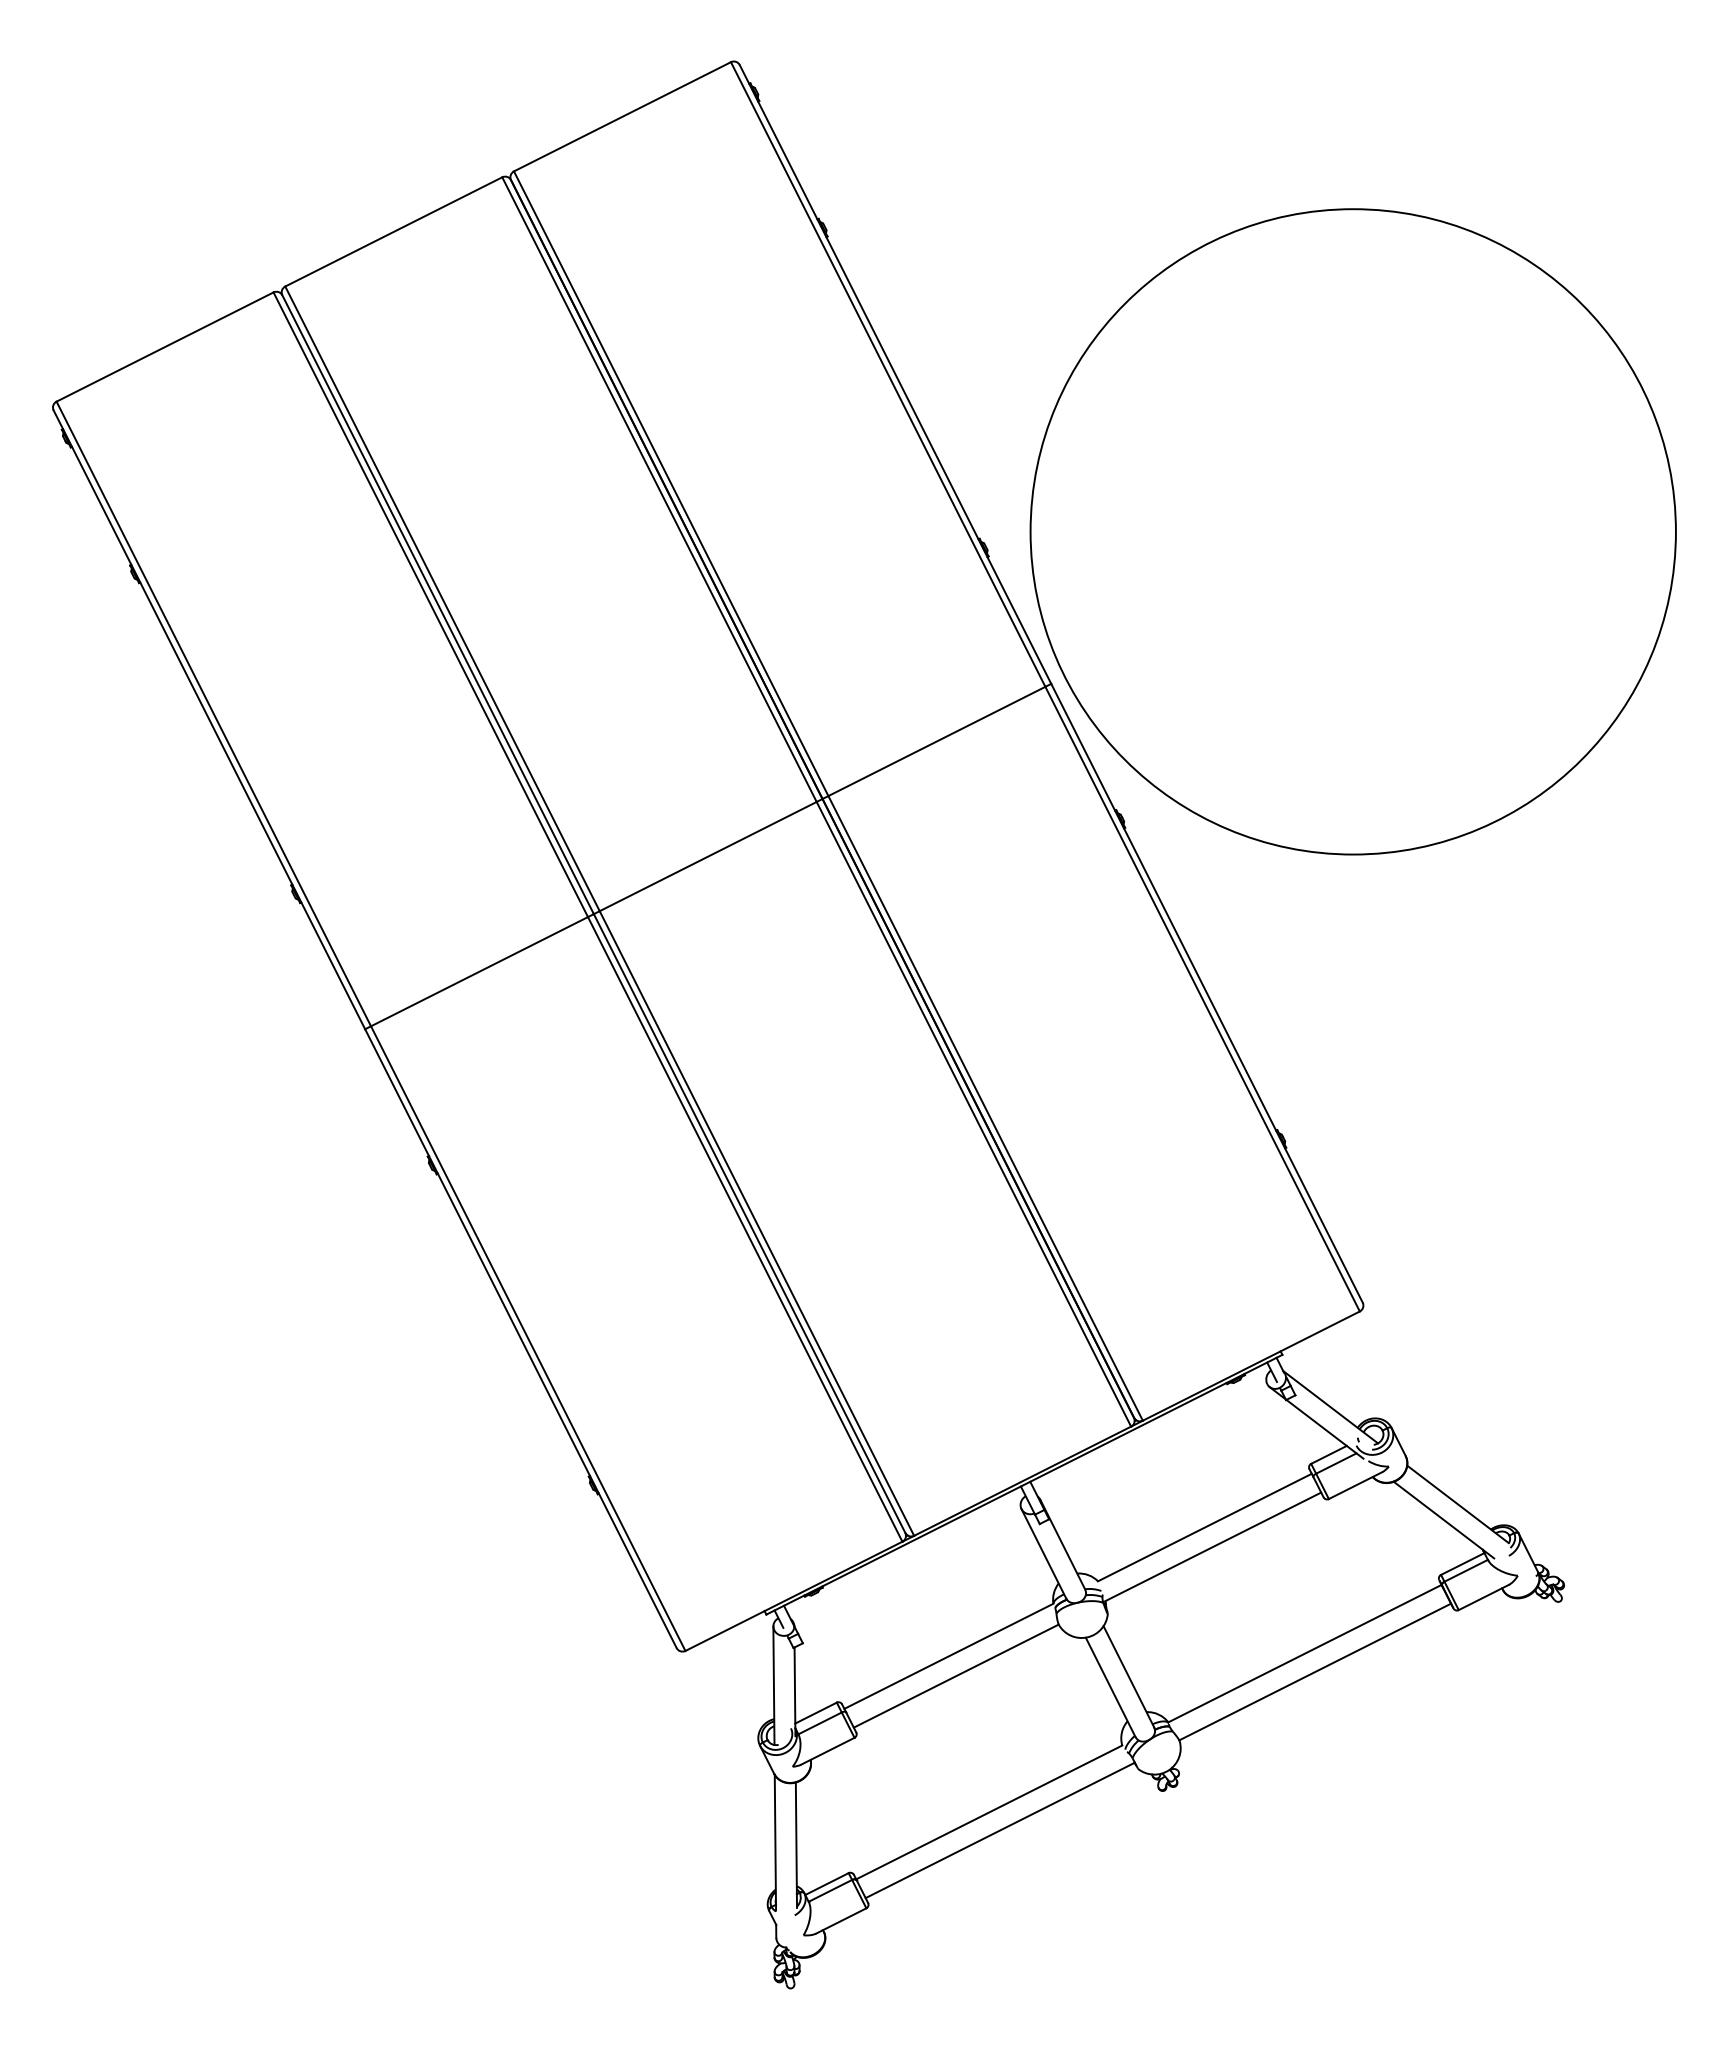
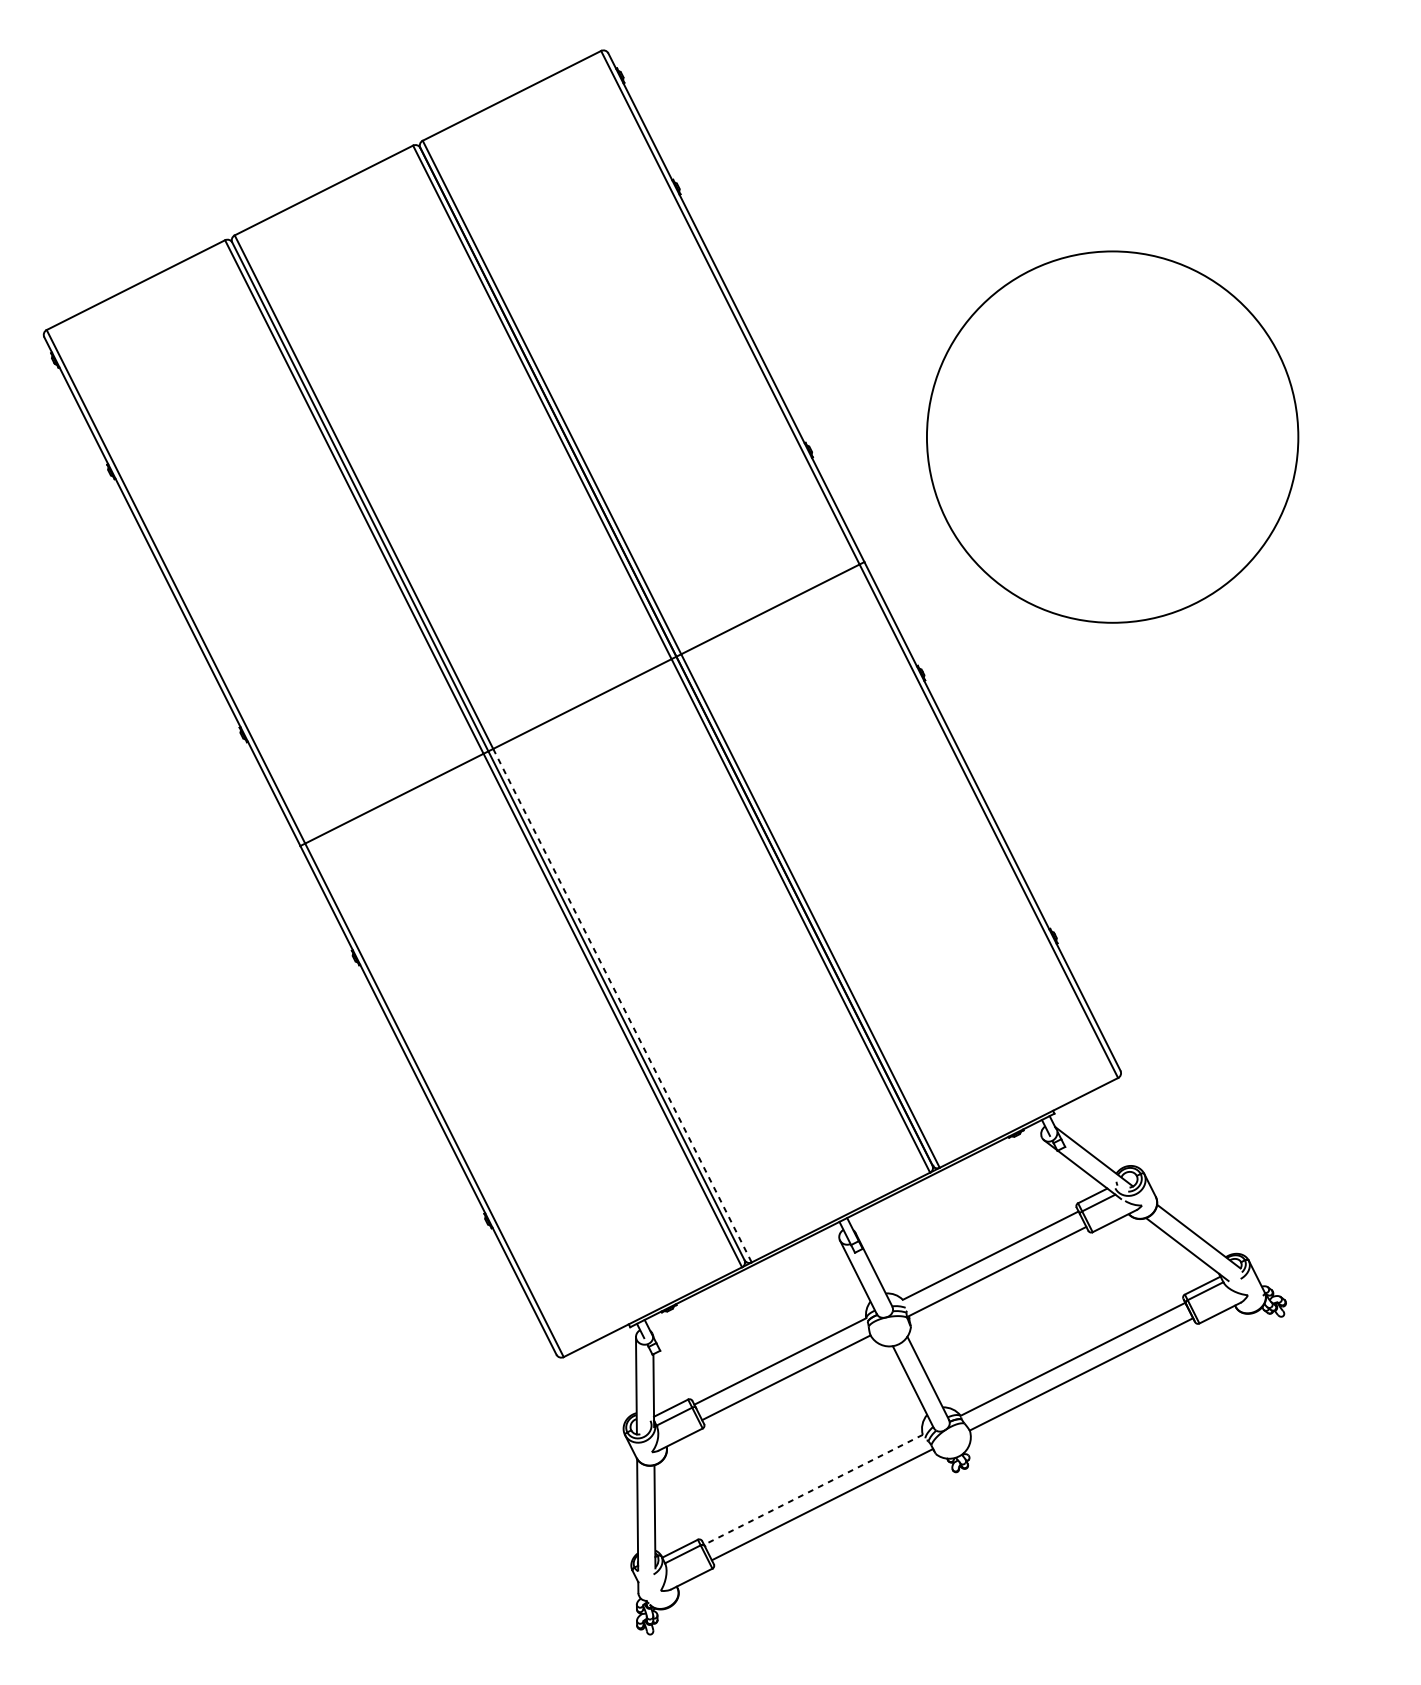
circle: (1352, 531) -> (1112, 436), size x0.7
line: (756, 1223) -> (622, 1005), solid -> dashed
line: (989, 1812) -> (813, 1489), solid -> dashed

